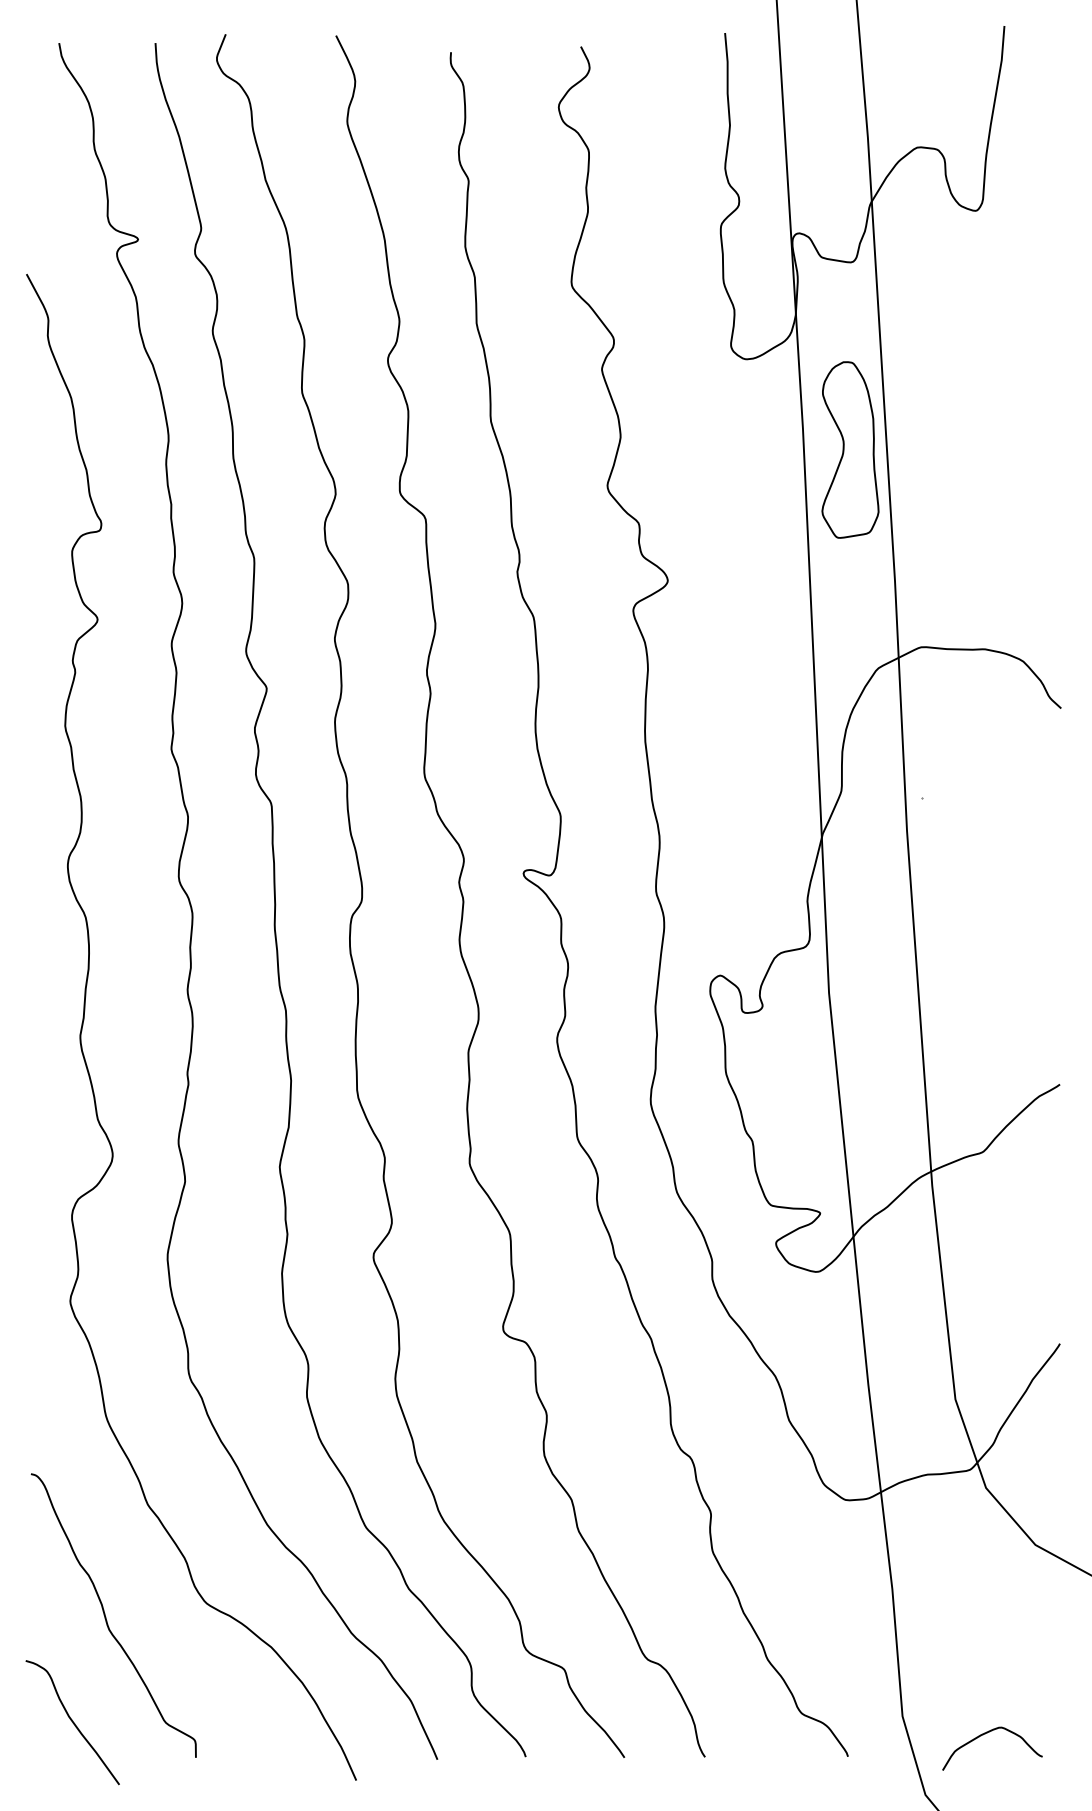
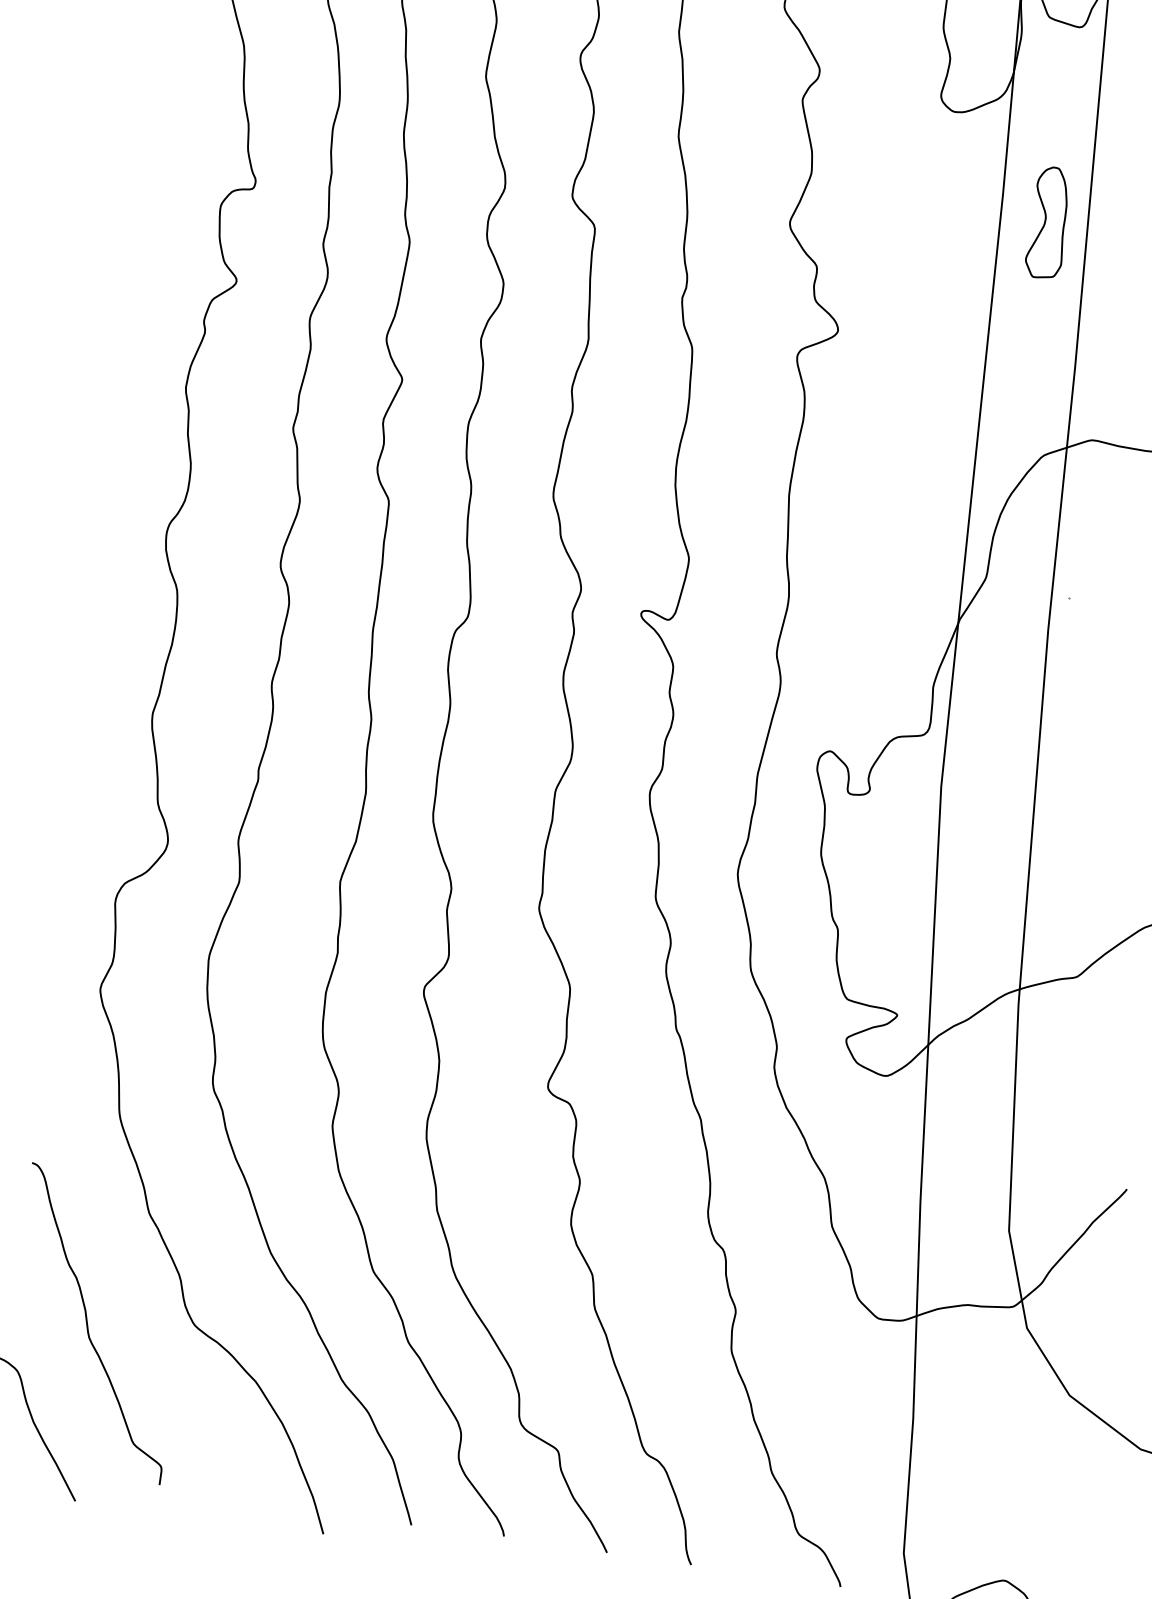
part: (850, 449) -> (1049, 222), size x0.6

